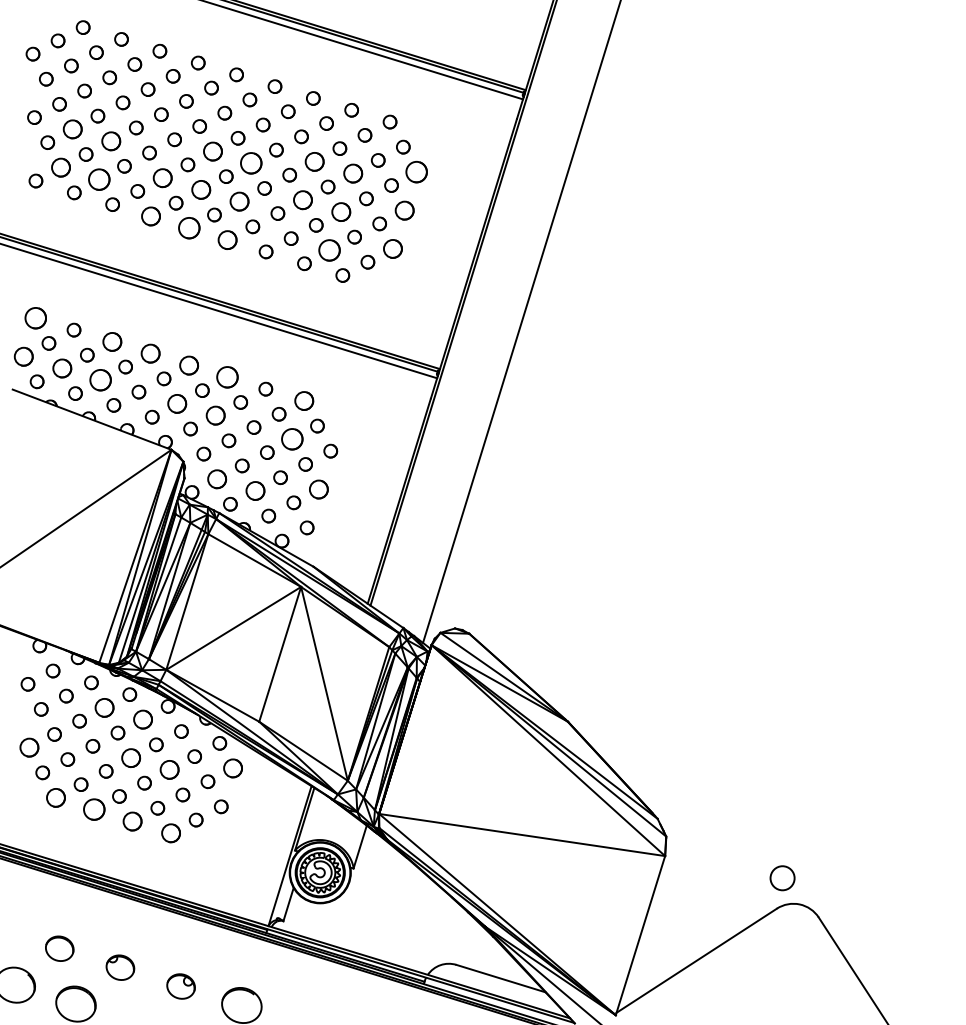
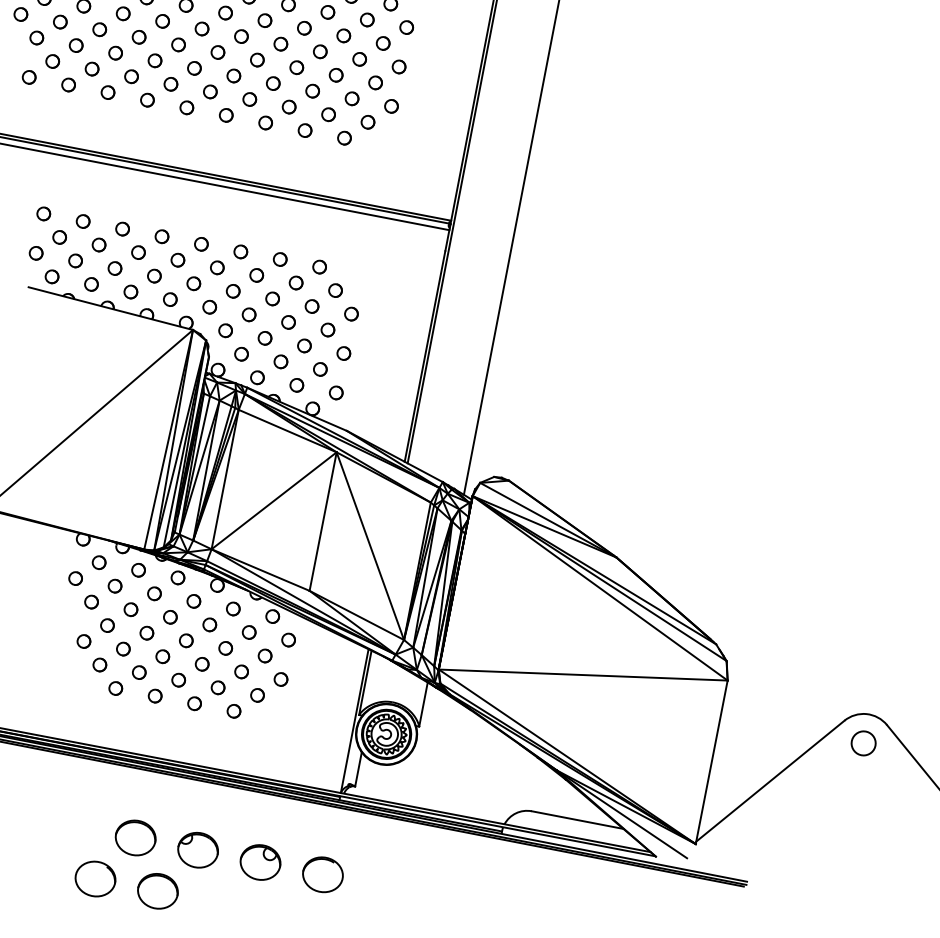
part: (72, 129) -> (59, 22), size x0.71
part: (110, 140) -> (98, 29), size x0.71
part: (212, 151) -> (201, 28), size x0.71
part: (314, 161) -> (304, 27), size x0.71
circle: (251, 163) -> (241, 36), size x0.62
part: (60, 167) -> (52, 61), size x0.71
circle: (416, 172) -> (406, 27), size x0.62
part: (352, 173) -> (343, 35), size x0.71
part: (162, 177) -> (154, 60), size x0.71
circle: (99, 179) -> (92, 69), size x0.62
part: (200, 189) -> (193, 68), size x0.71
part: (302, 200) -> (296, 67), size x0.71
part: (239, 201) -> (233, 75), size x0.71
part: (404, 210) -> (398, 66), size x0.71
part: (341, 211) -> (336, 74), size x0.71
part: (150, 216) -> (146, 100), size x0.71
circle: (189, 228) -> (186, 108), size x0.62
part: (227, 239) -> (225, 114), size x0.71
part: (392, 248) -> (390, 105), size x0.71
circle: (329, 250) -> (328, 114), size x0.62
circle: (35, 318) -> (43, 214), size x0.62
part: (112, 341) -> (122, 228), size x0.71
part: (150, 353) -> (161, 236), size x0.71
part: (23, 356) -> (35, 253), size x0.71
part: (188, 365) -> (200, 244), size x0.71
part: (61, 368) -> (74, 261), size x0.71
circle: (227, 377) -> (240, 252), size x0.62
circle: (100, 380) -> (114, 268), size x0.62
part: (303, 400) -> (318, 266), size x0.71
part: (177, 403) -> (193, 283), size x0.71
part: (215, 415) -> (233, 291), size x0.71
circle: (292, 439) -> (312, 306), size x0.62
part: (216, 478) -> (240, 353), size x0.71
part: (318, 489) -> (343, 353), size x0.71
part: (255, 490) -> (280, 361), size x0.71
part: (104, 707) -> (154, 593), size x0.71
part: (142, 719) -> (193, 601), size x0.71
part: (29, 747) -> (83, 641), size x0.71
part: (131, 757) -> (186, 640), size x0.71
part: (232, 768) -> (288, 640), size x0.71
part: (169, 769) -> (225, 648), size x0.71
part: (55, 797) -> (115, 688), size x0.71
part: (94, 809) -> (155, 695), size x0.62
part: (132, 821) -> (194, 703), size x0.71
part: (170, 833) -> (233, 711), size x0.71
circle: (782, 878) -> (863, 743), moved
part: (59, 948) -> (135, 837), size x1.43
part: (120, 967) -> (198, 850), size x1.43
part: (180, 986) -> (259, 862), size x1.43

